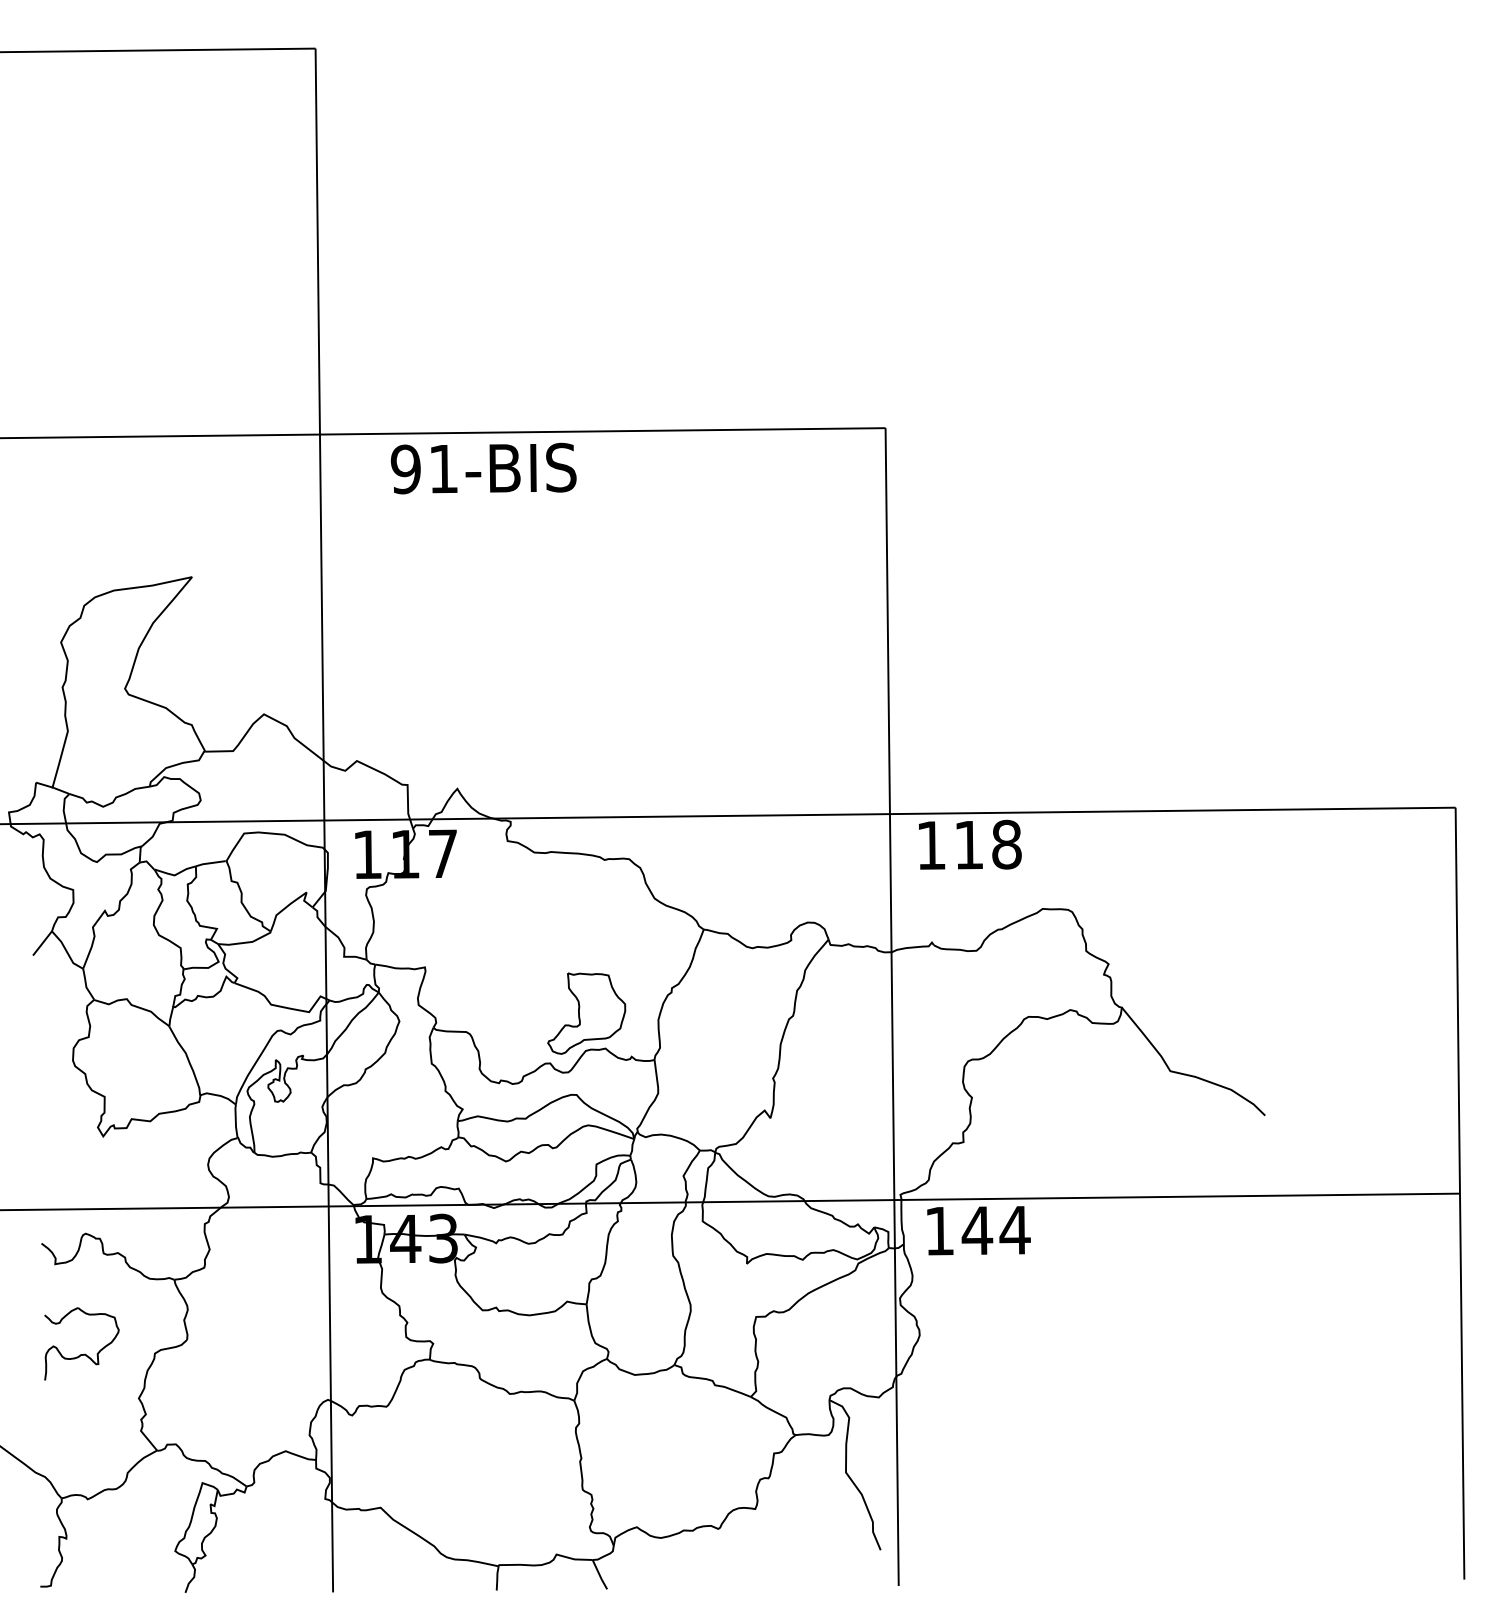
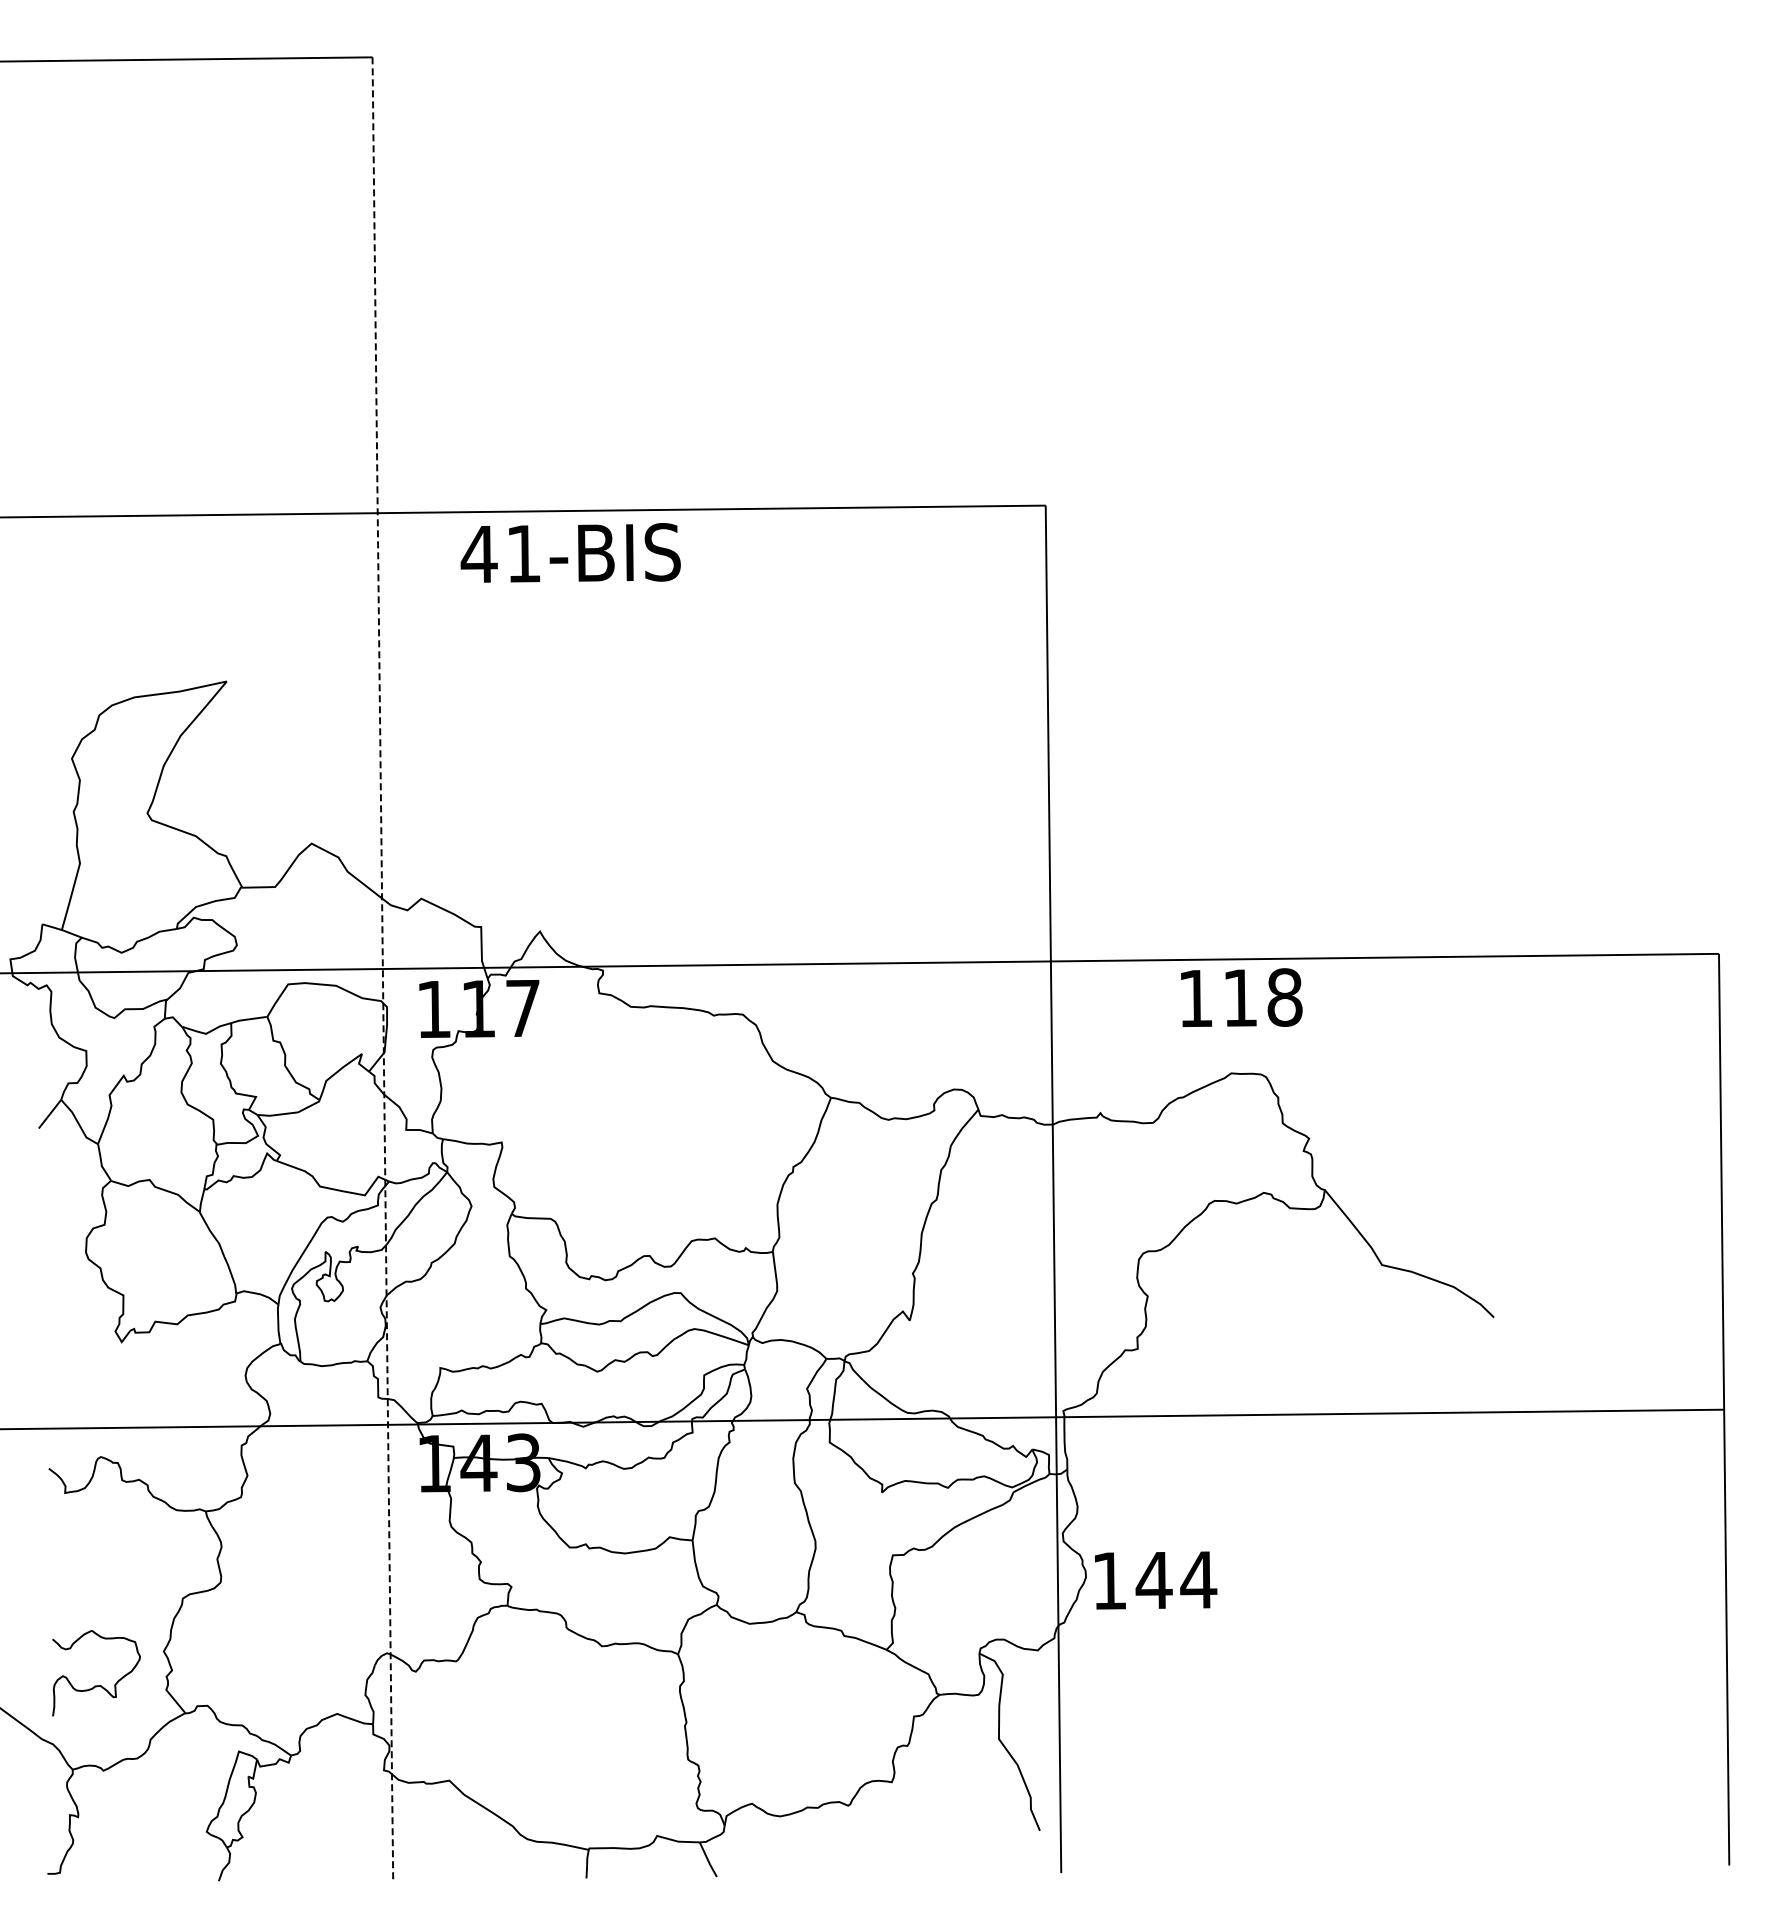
text: (405, 469) -> (478, 554), 91-BIS -> 41-BIS
line: (324, 820) -> (382, 969), solid -> dashed
text: (970, 844) -> (1241, 997), moved
part: (586, 1013) -> (692, 1196), removed
text: (979, 1230) -> (1156, 1580), moved
part: (81, 1354) -> (96, 1685), moved

